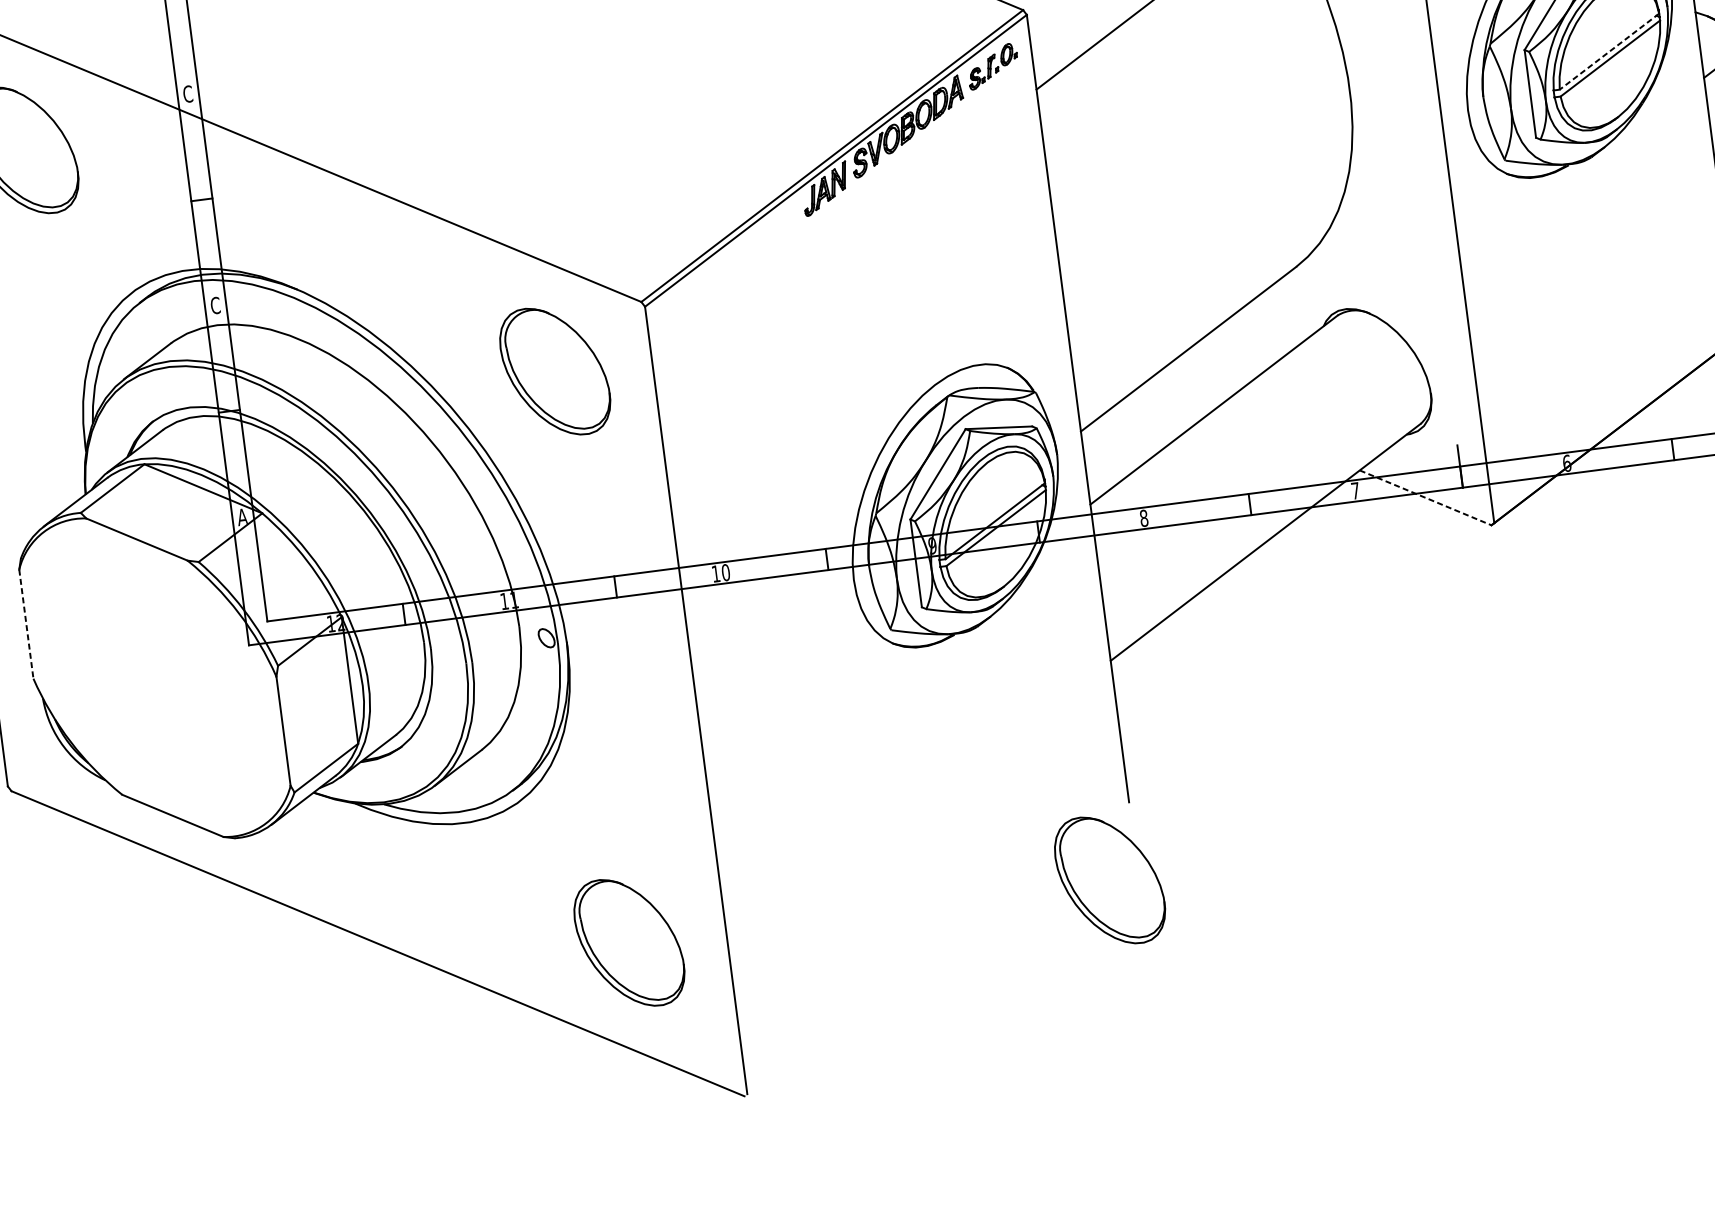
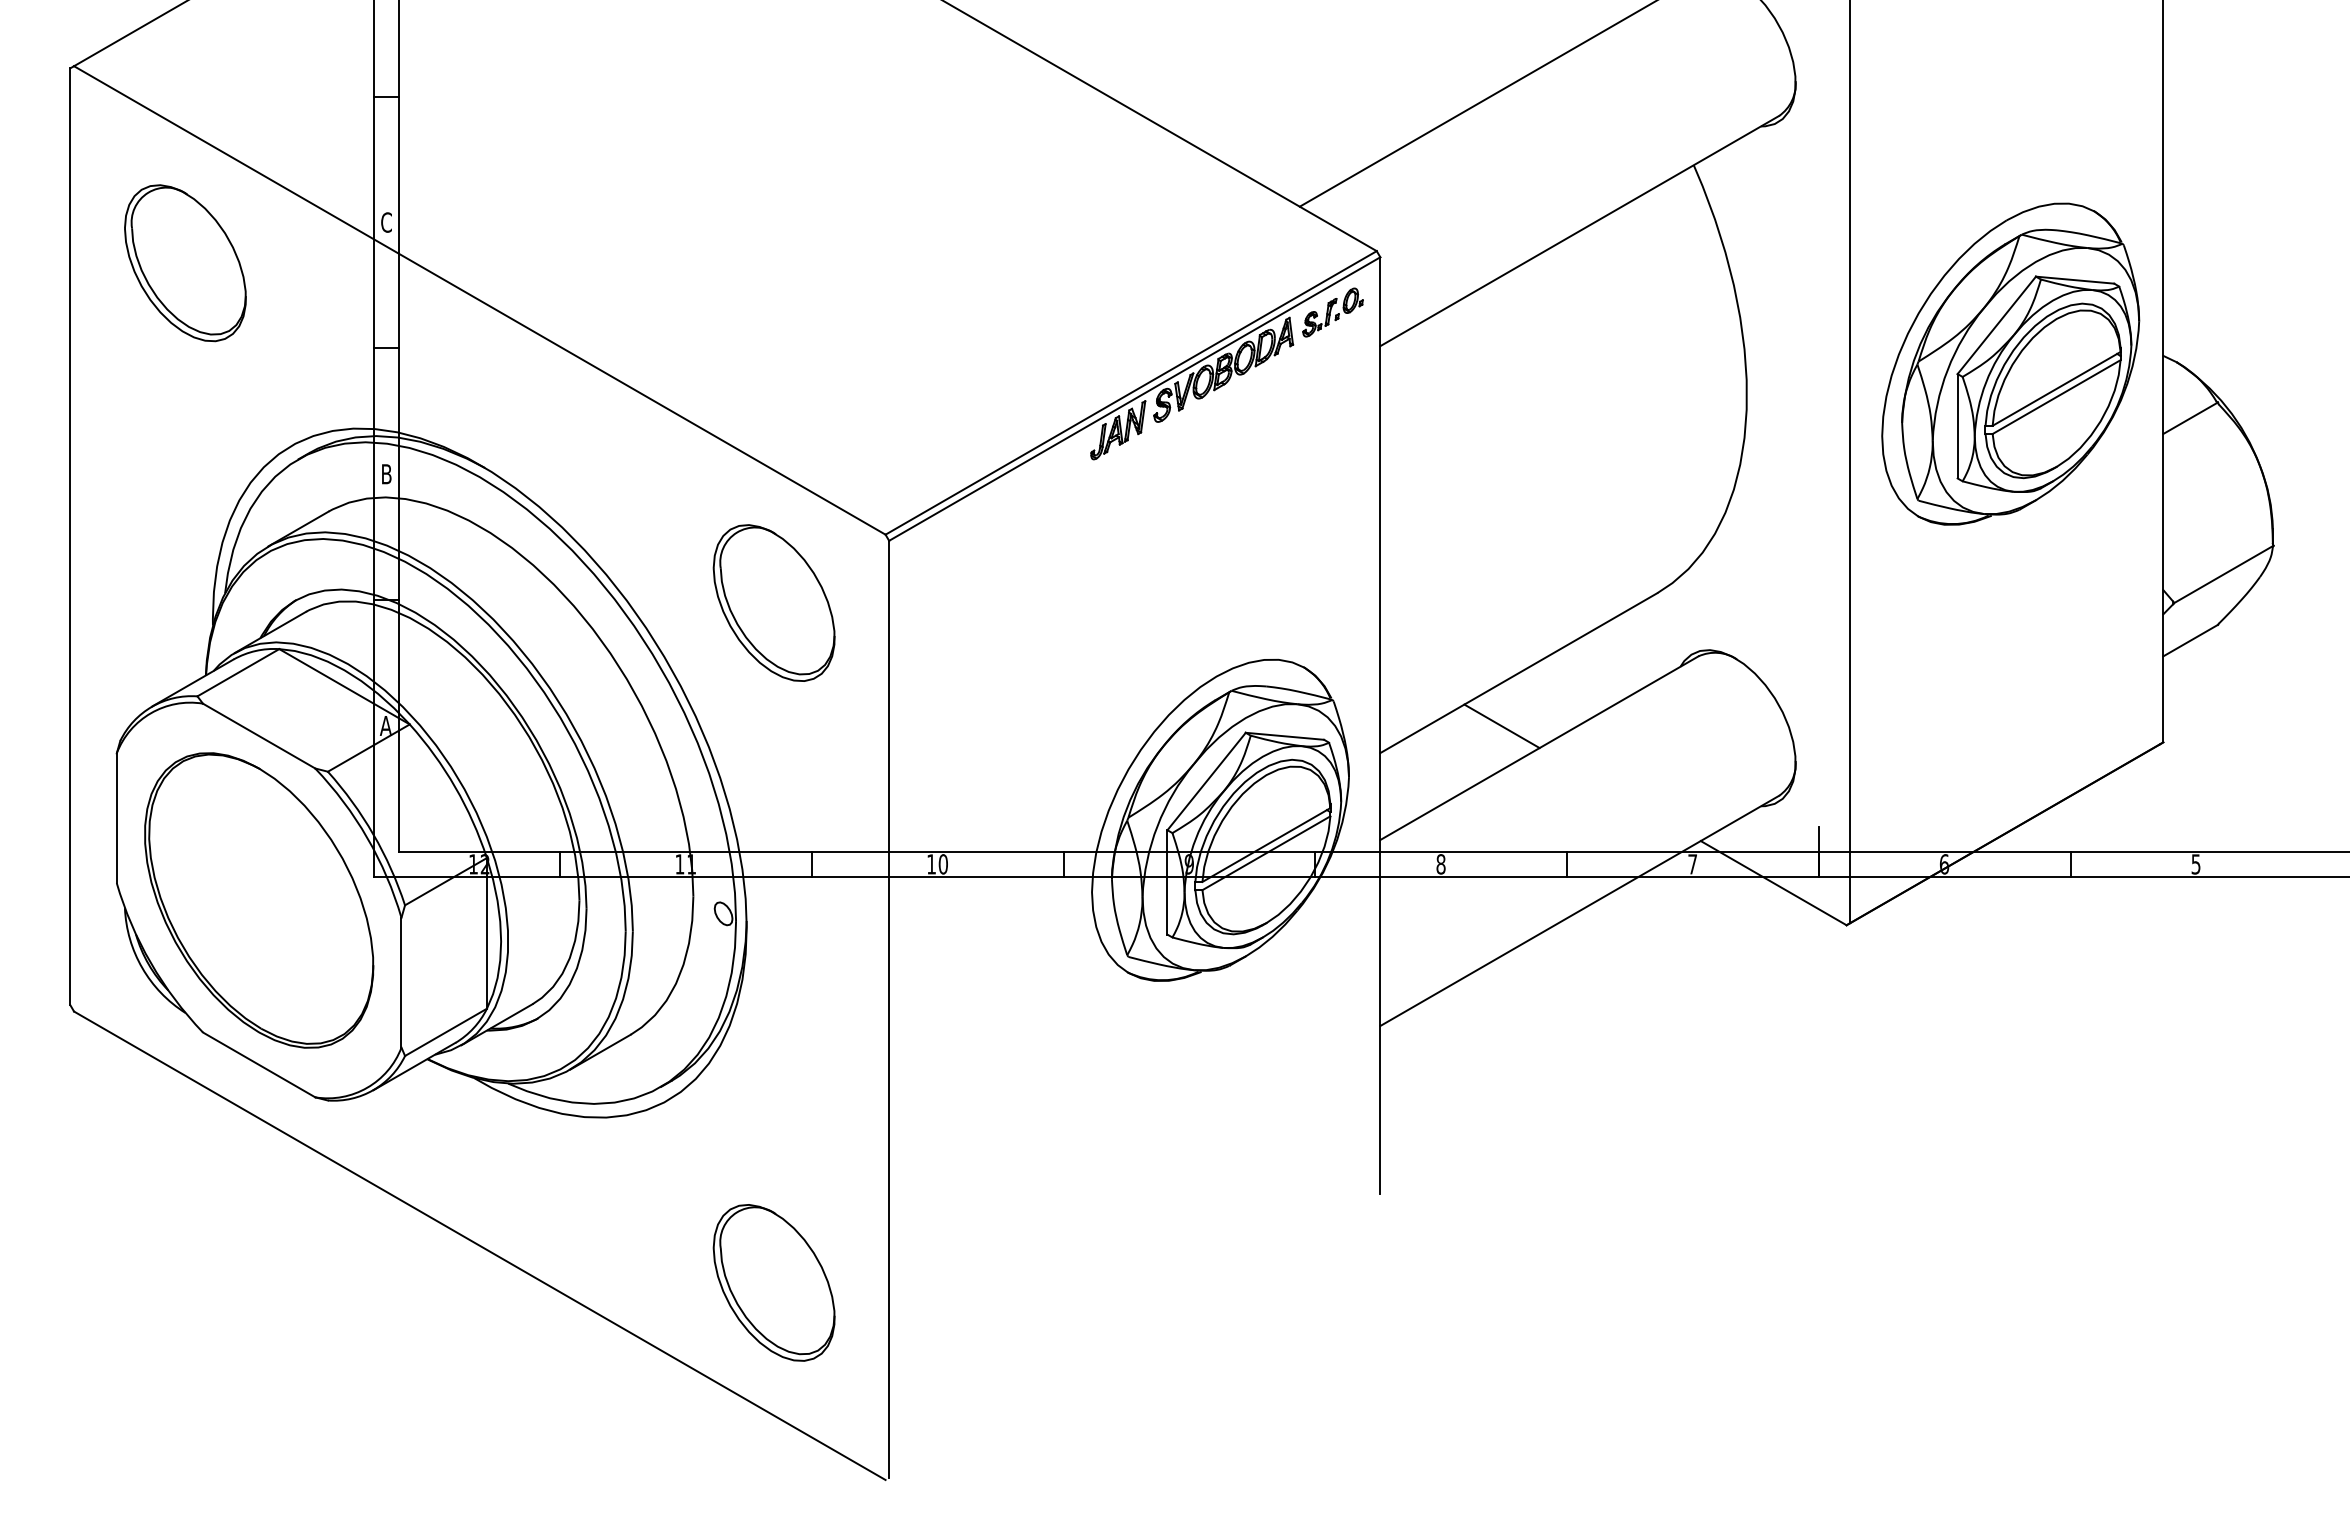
line: (1609, 51) -> (2056, 388), dashed -> solid
text: (215, 305) -> (386, 474), C -> B
line: (1179, 395) -> (1501, 726), added
line: (1426, 498) -> (1774, 883), dashed -> solid
line: (26, 624) -> (116, 818), dashed -> solid
part: (155, 677) -> (259, 900), added
part: (1109, 880) -> (1345, 1282), removed

